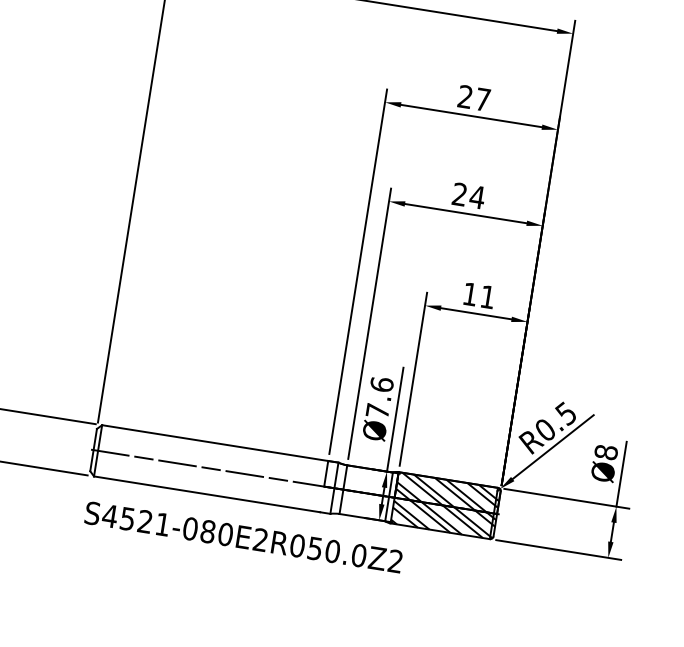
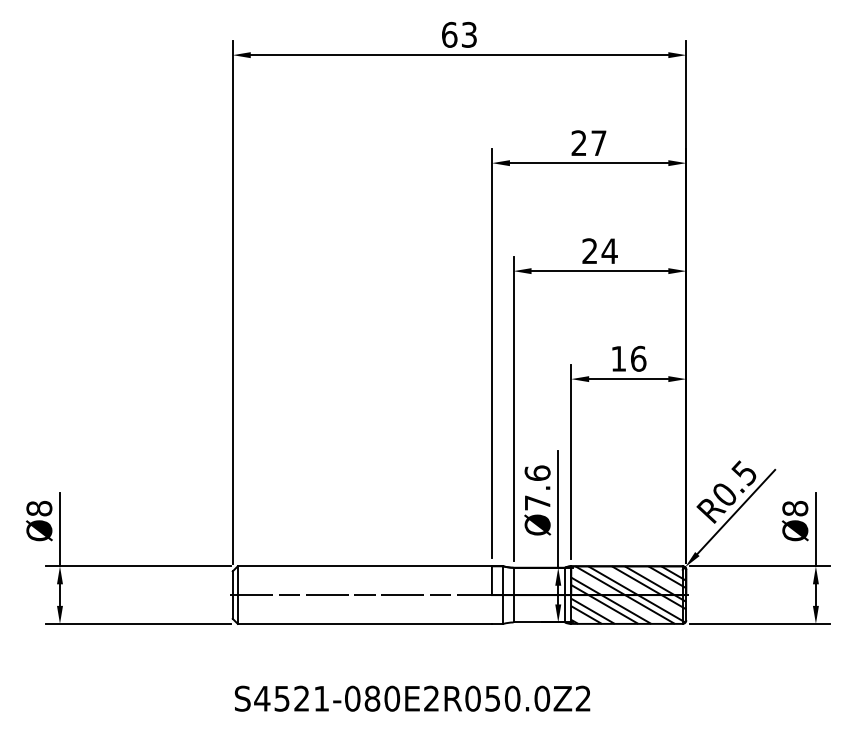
text: (487, 296) -> (638, 358), 11 -> 16
text: (243, 537) -> (412, 698), moved

